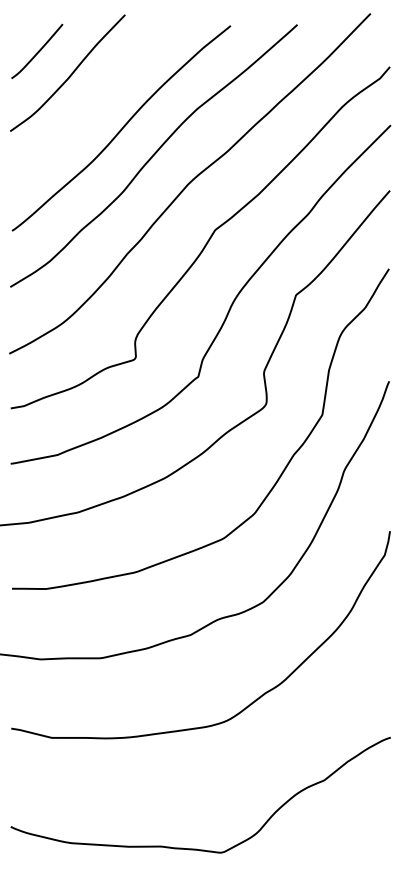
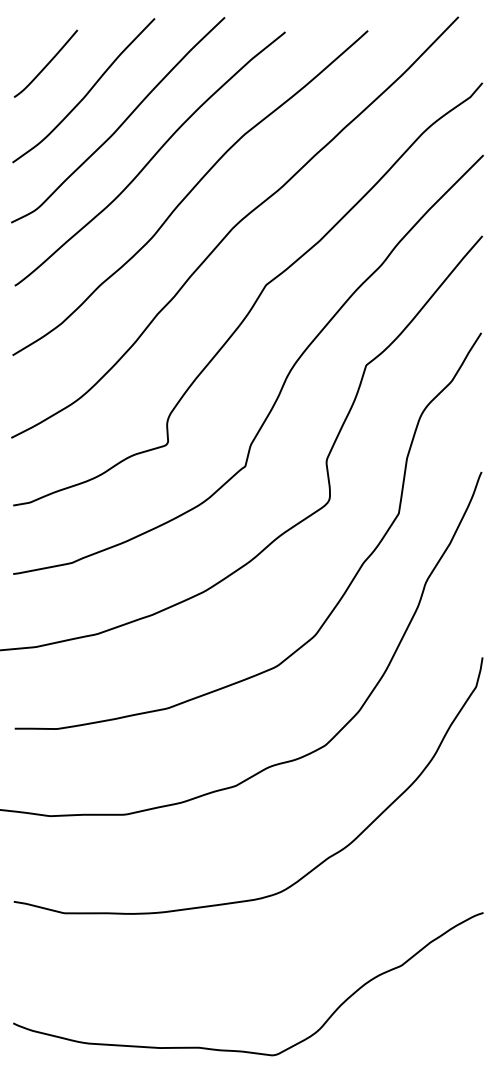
curve: (98, 99) -> (121, 123), added

